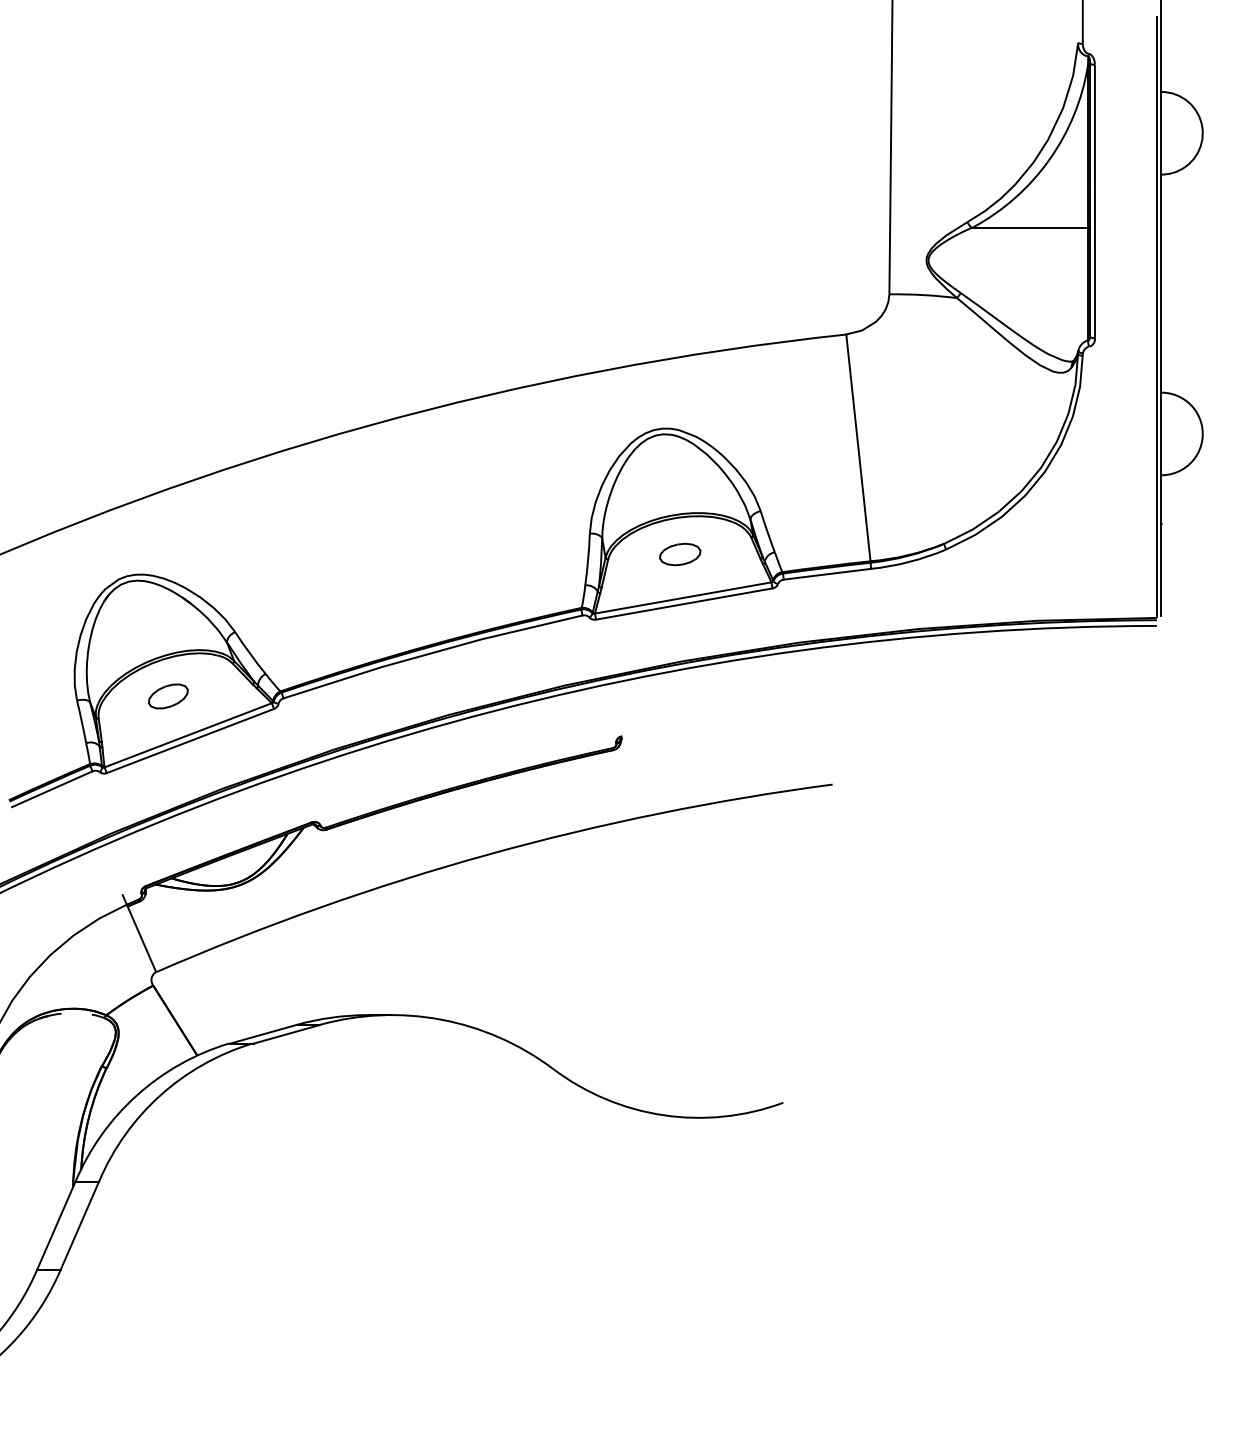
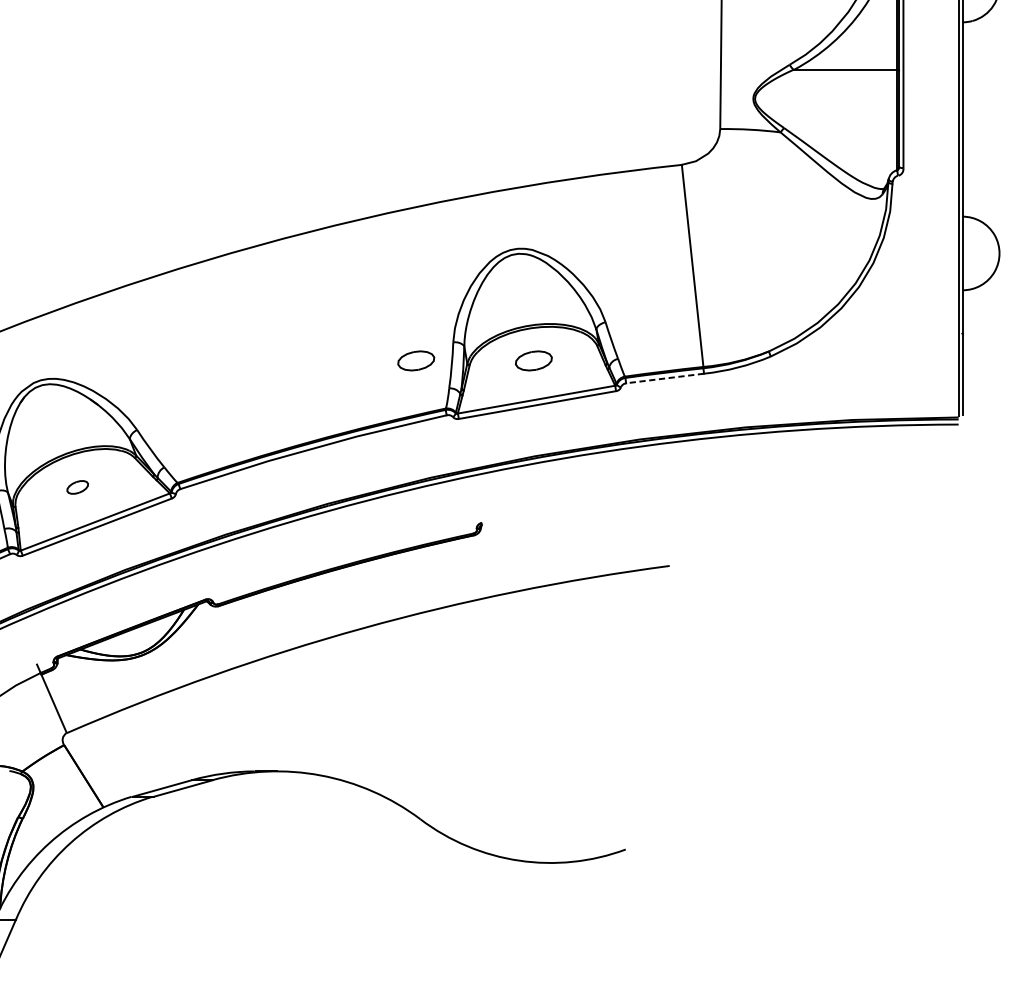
part: (548, 554) -> (416, 360), added
line: (826, 574) -> (664, 378), solid -> dashed
part: (168, 696) -> (77, 487), size x0.6

